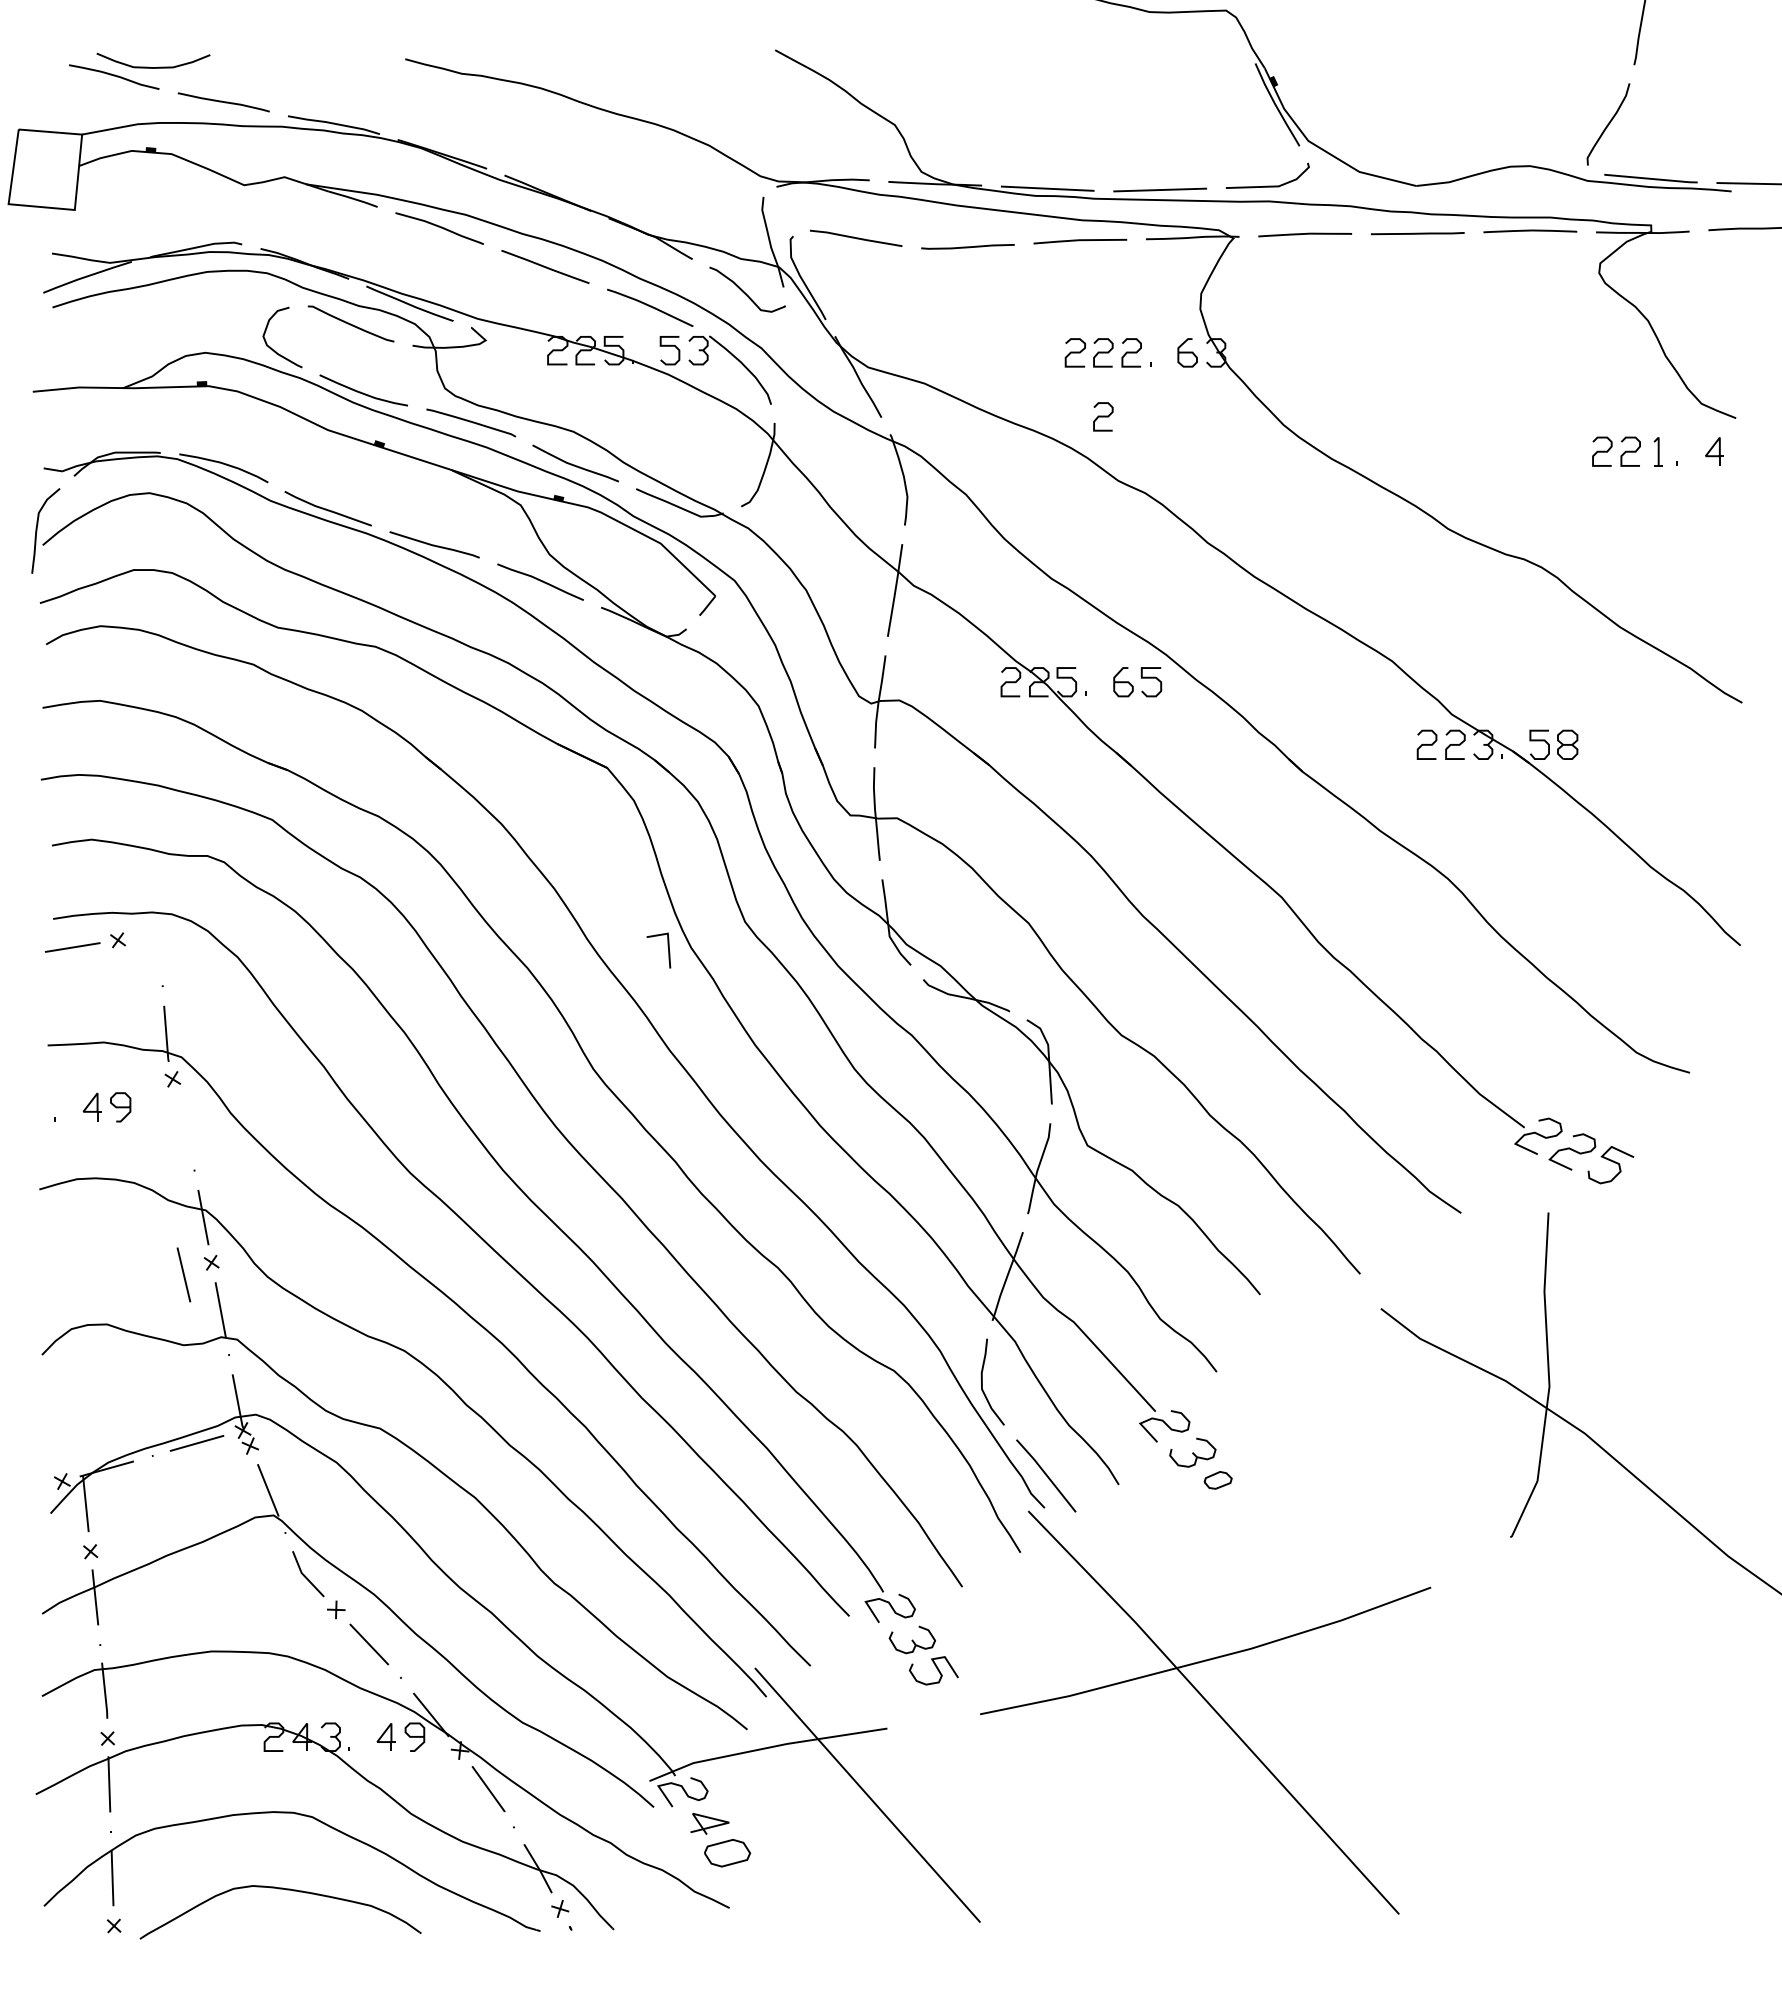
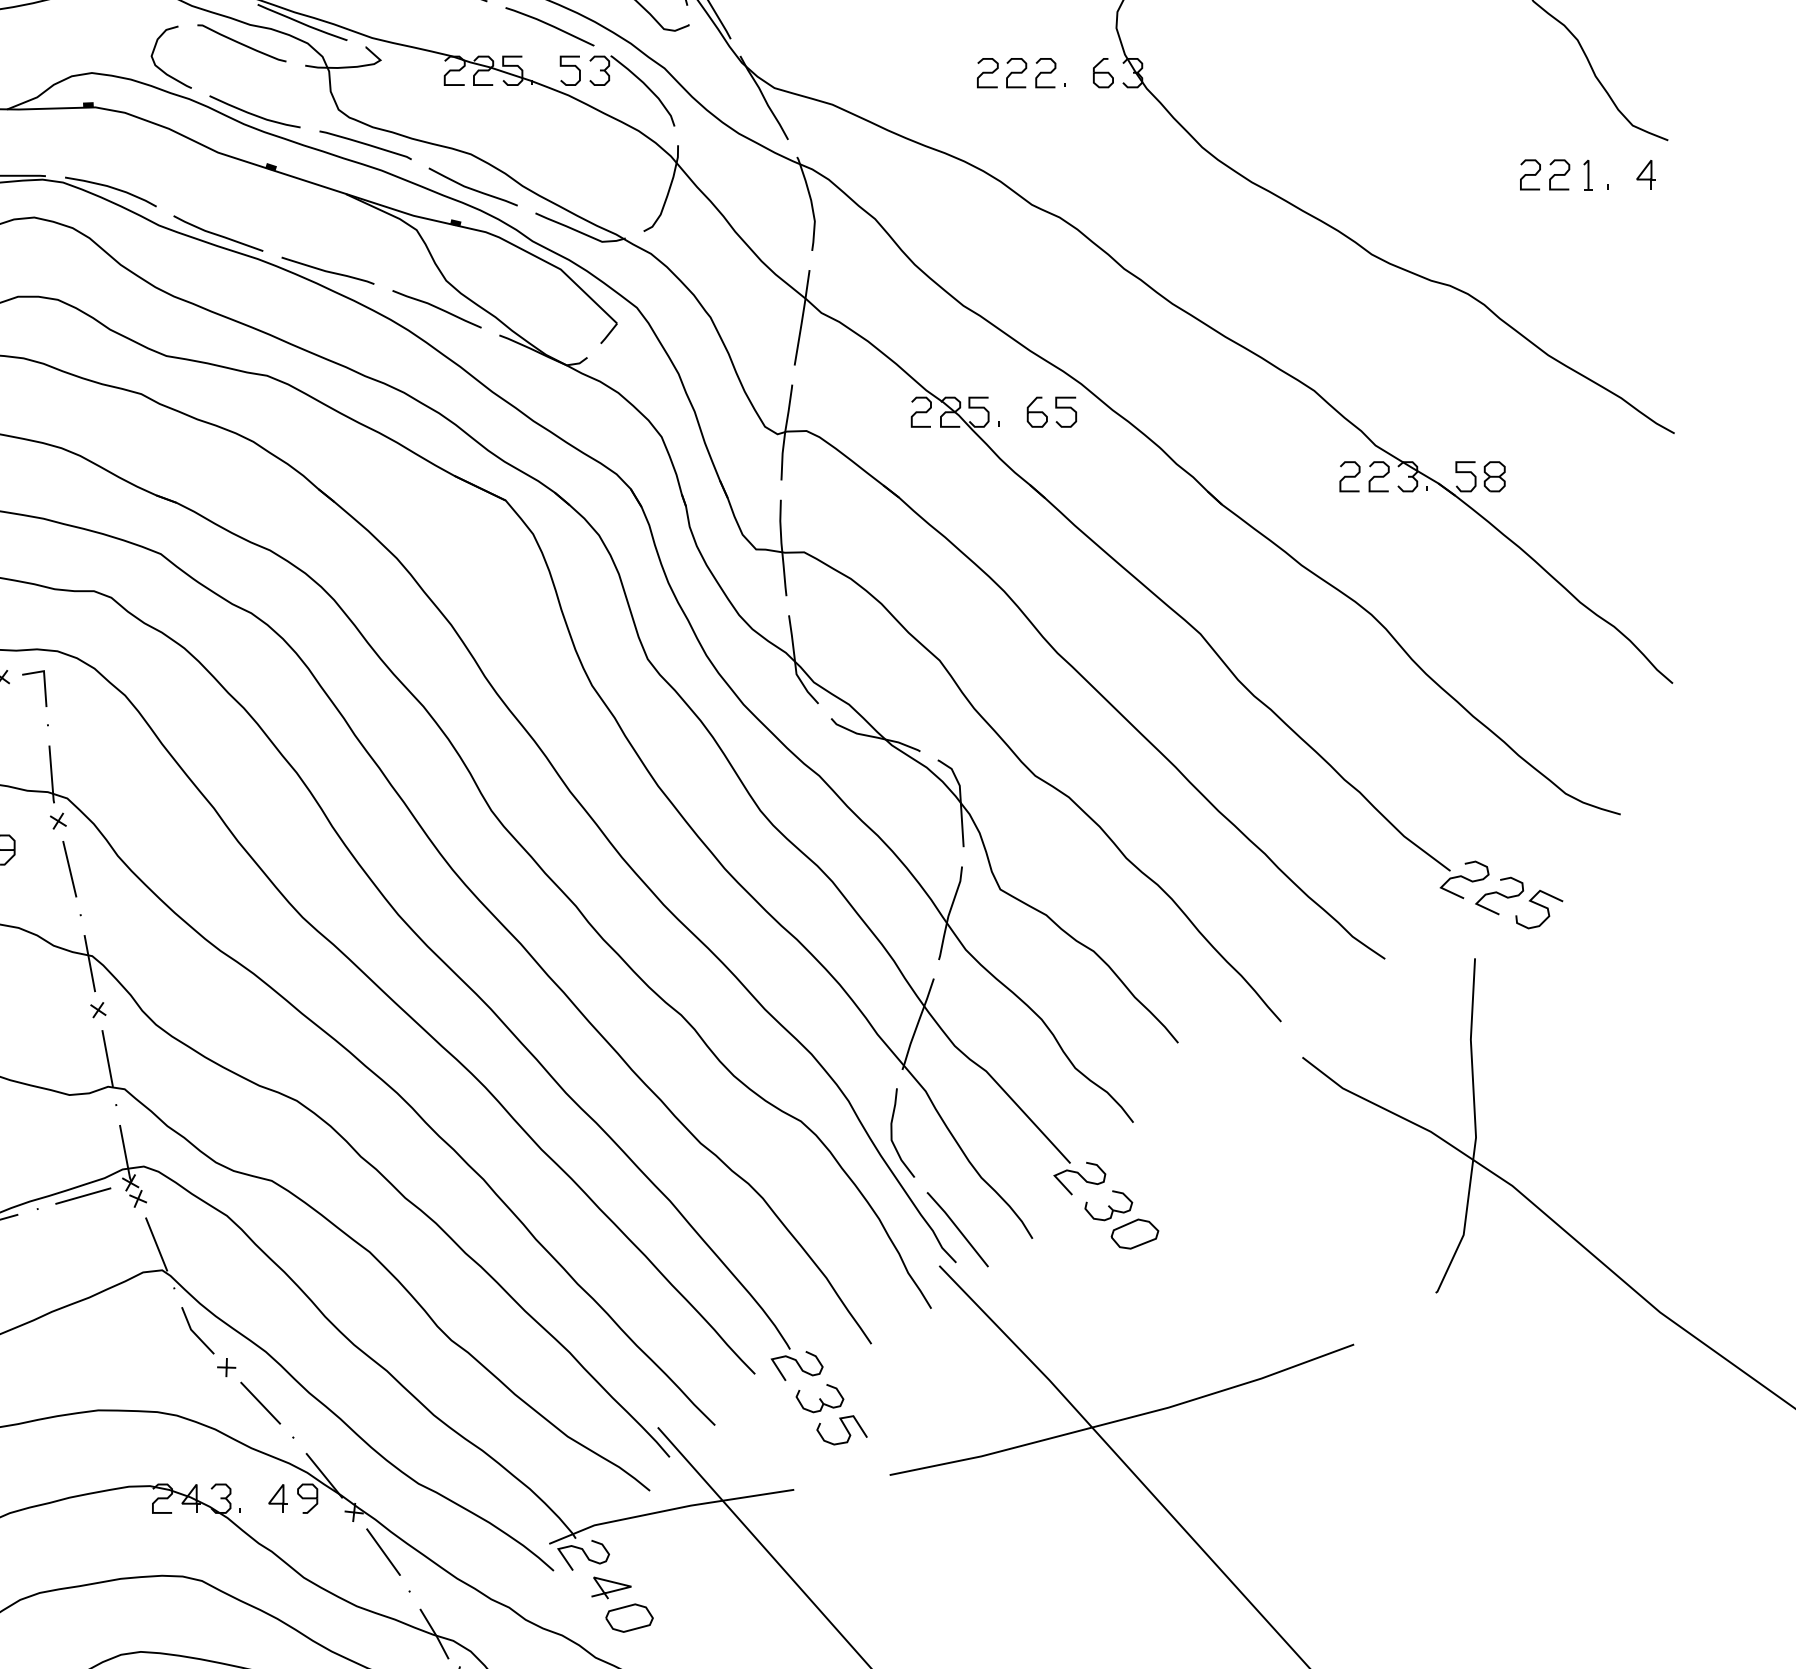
curve: (1103, 416) -> (1016, 138), removed
line: (667, 946) -> (43, 684), moved
line: (183, 1274) -> (69, 868), moved
part: (1217, 1480) -> (1134, 1234), size x1.67

